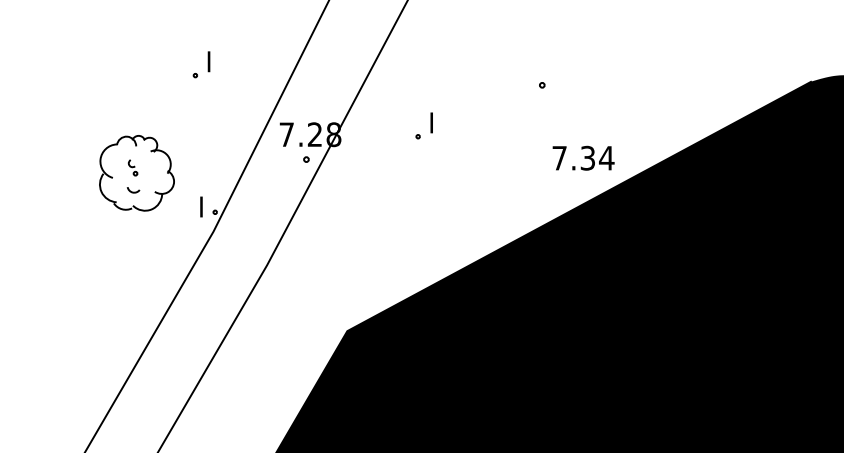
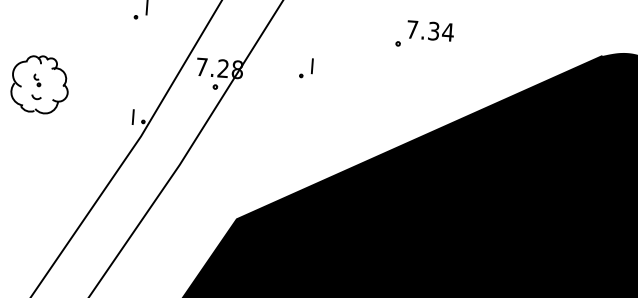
text: (583, 157) -> (430, 30), moved
part: (136, 173) -> (39, 84), moved

